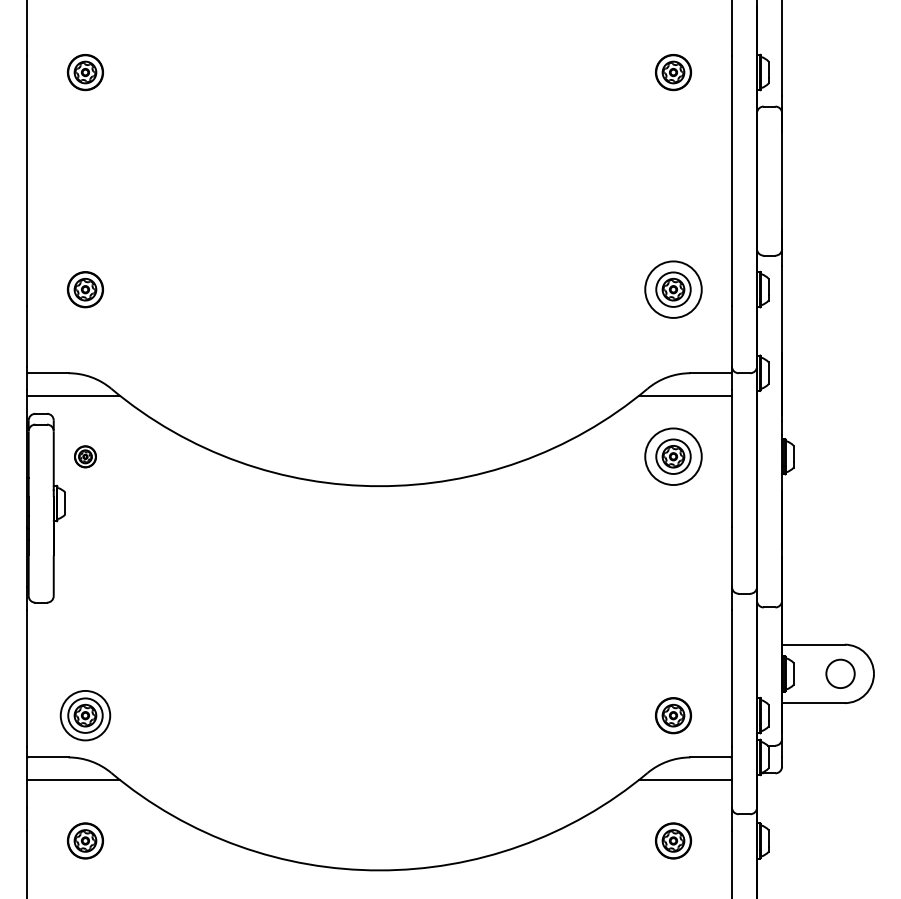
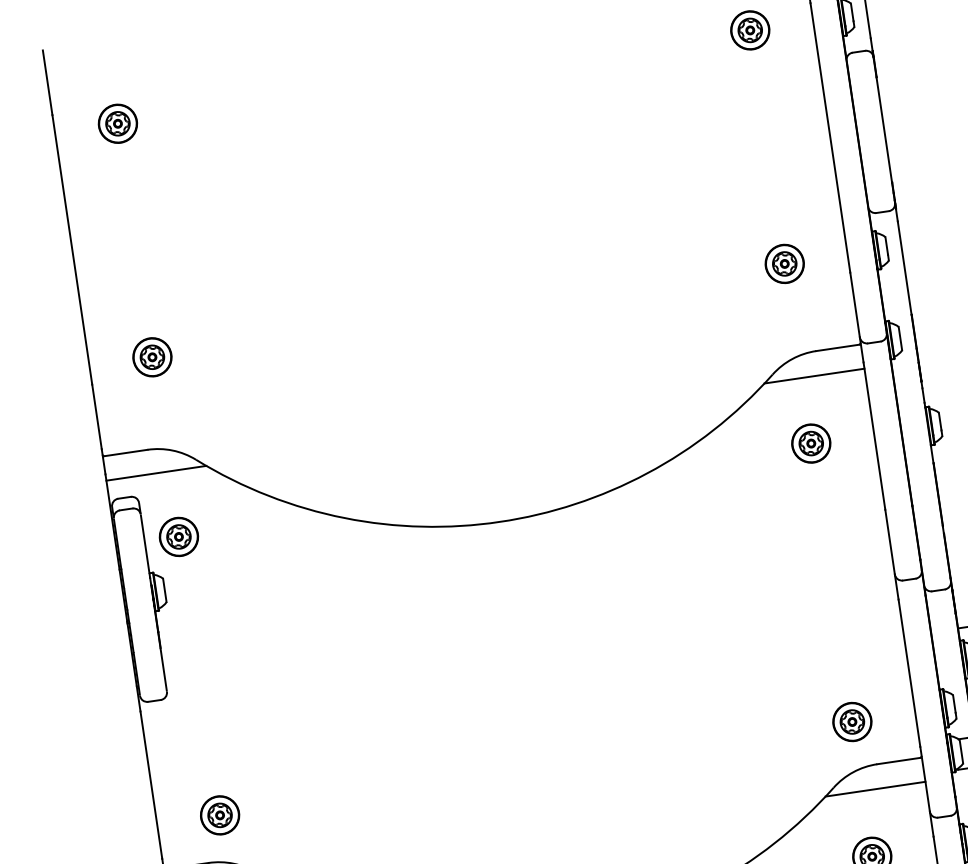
circle: (673, 289) -> (784, 263), size x0.62
part: (85, 456) -> (178, 536), size x1.67
circle: (673, 456) -> (811, 443), size x0.62
circle: (85, 715) -> (220, 815), size x0.71

